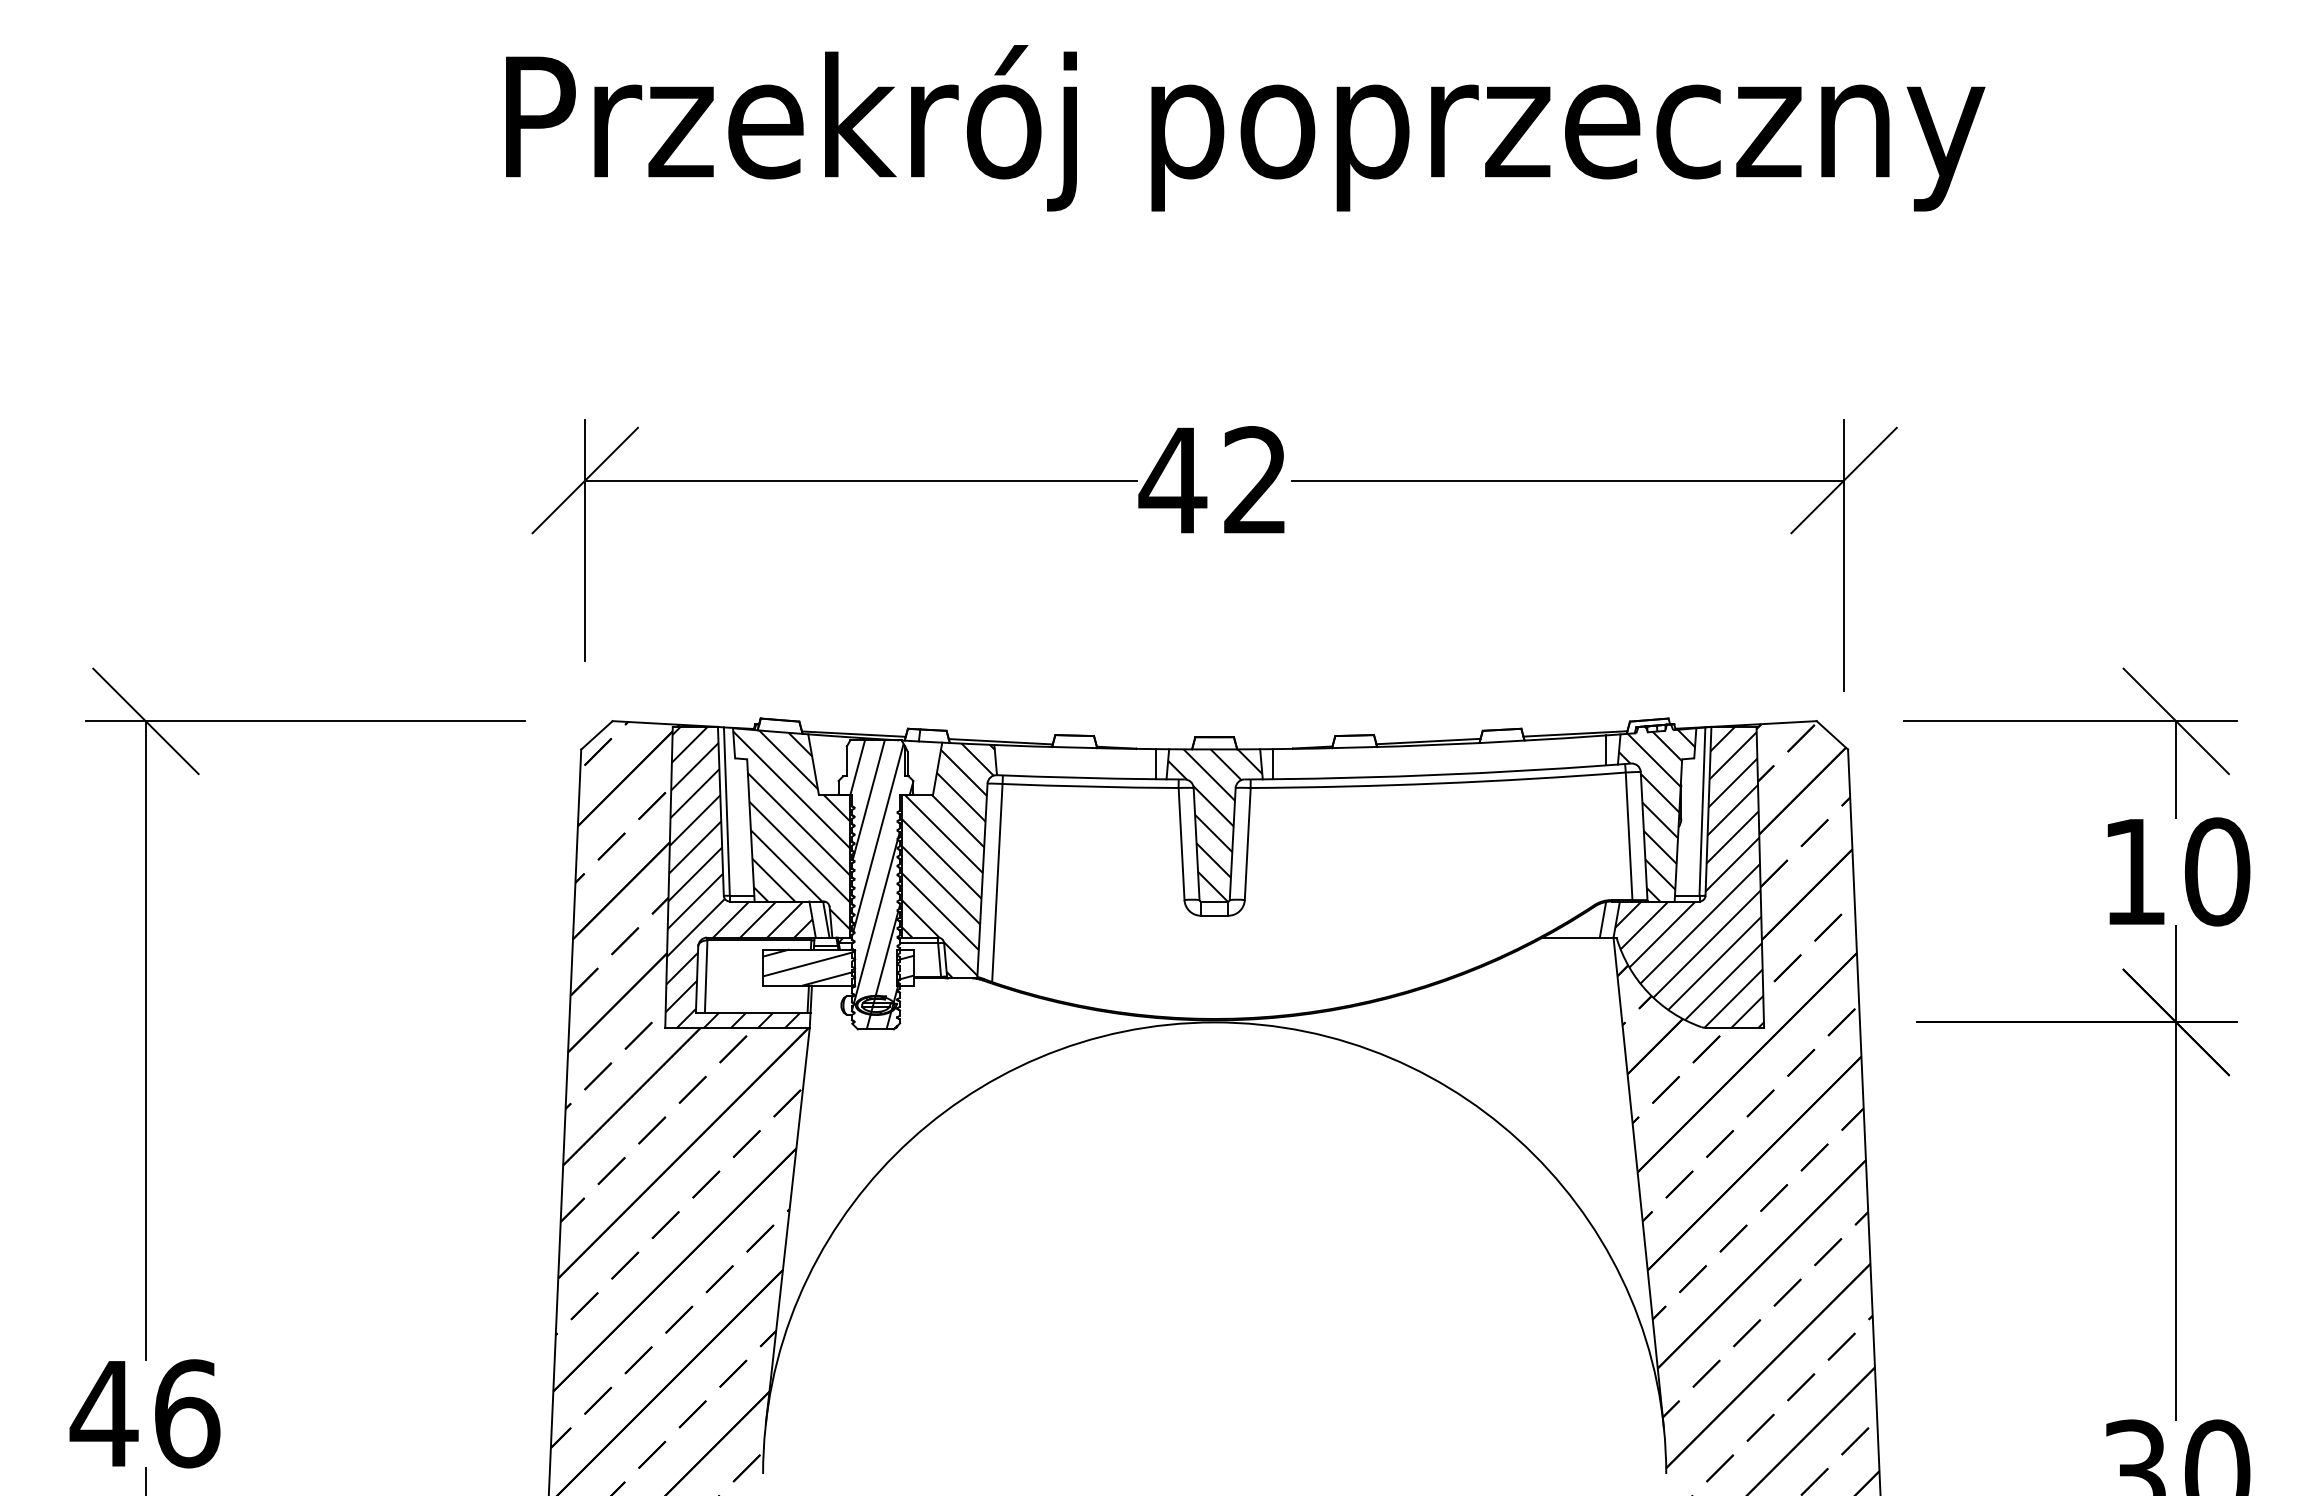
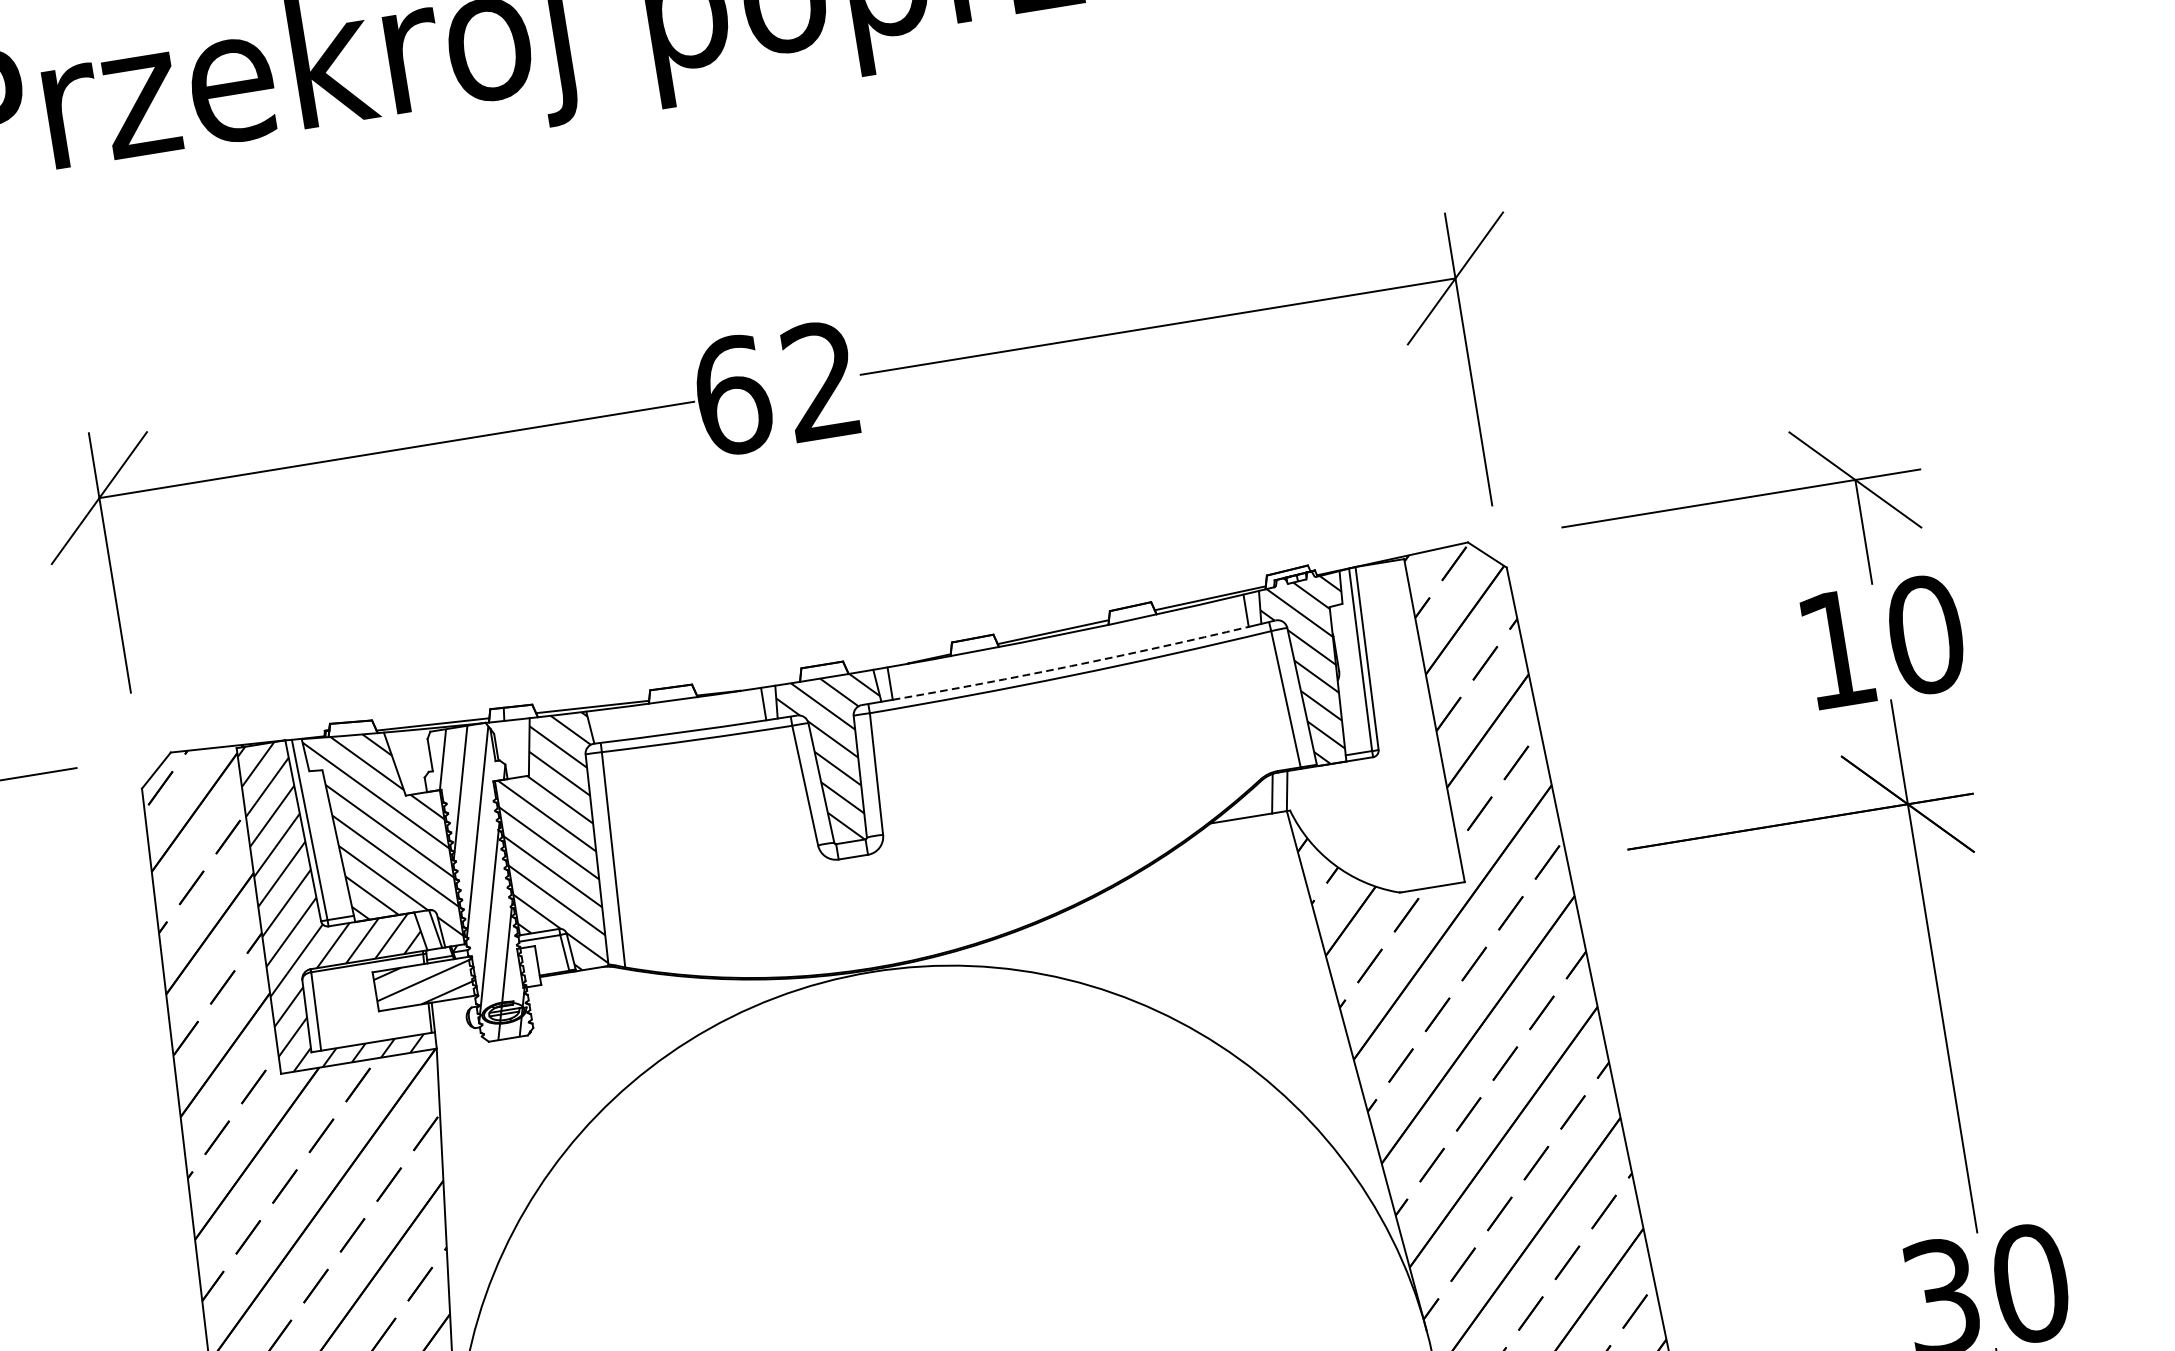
text: (1172, 480) -> (731, 395), 42 -> 62
arc: (1439, 774) -> (1070, 665), solid -> dashed
hatch: (1689, 876) -> (1358, 731), removed
hatch: (905, 967) -> (529, 966), removed

